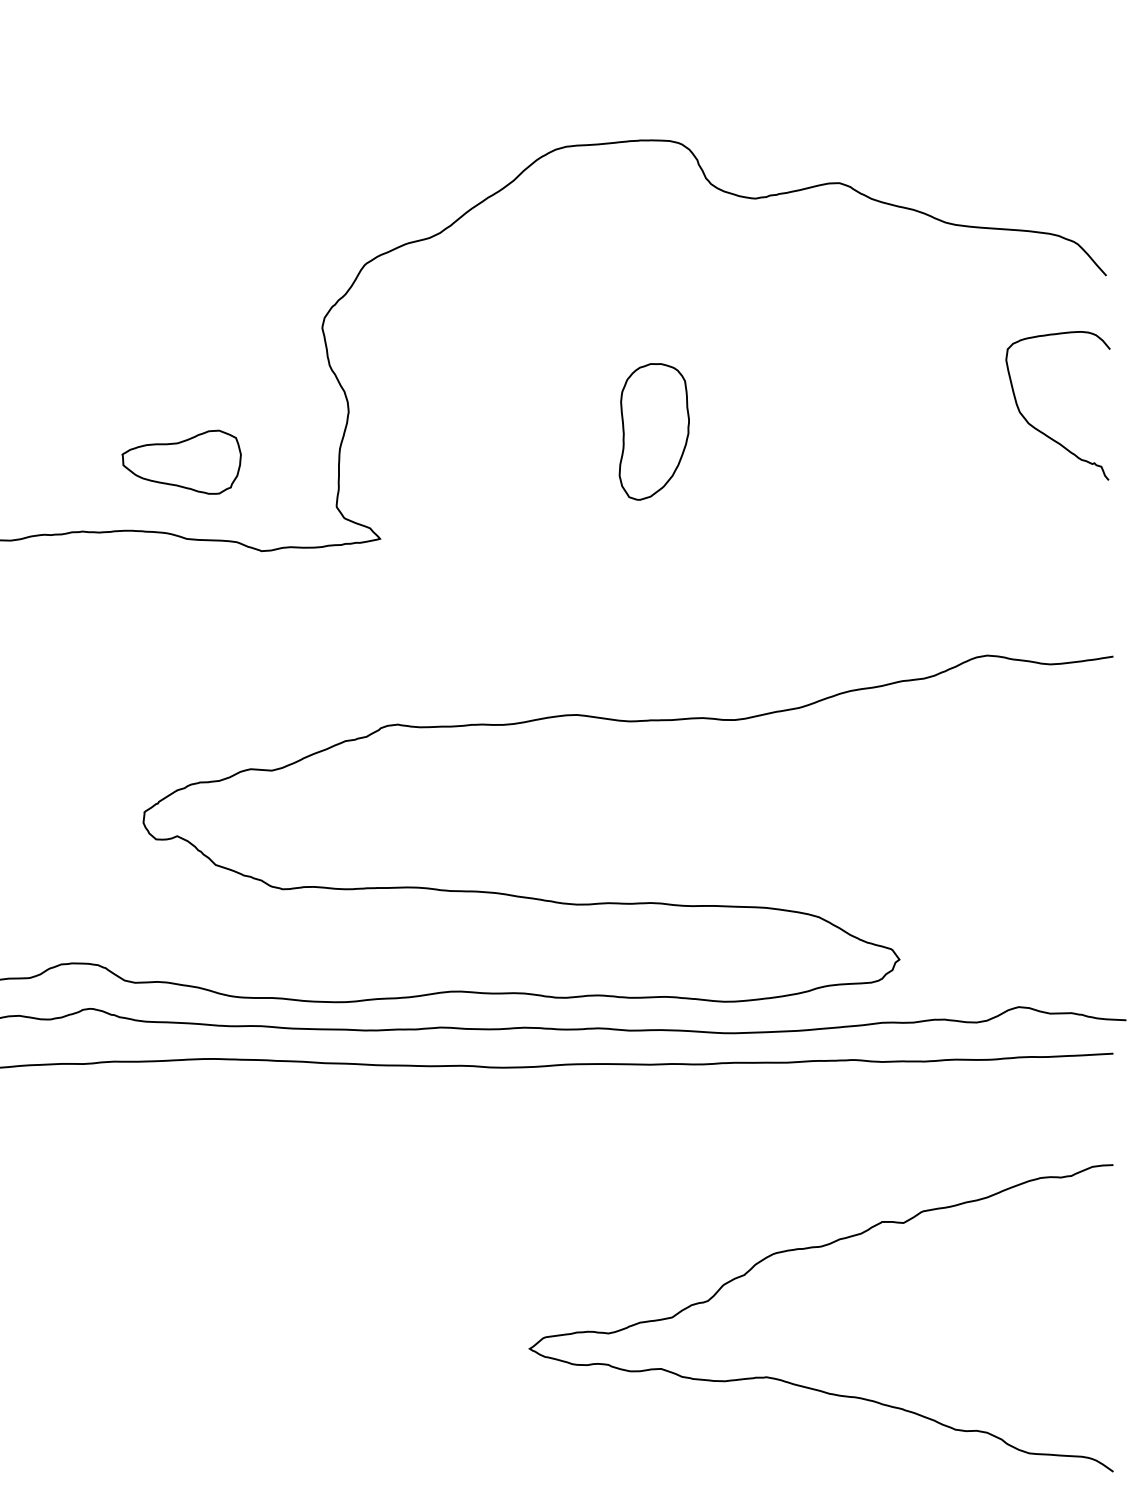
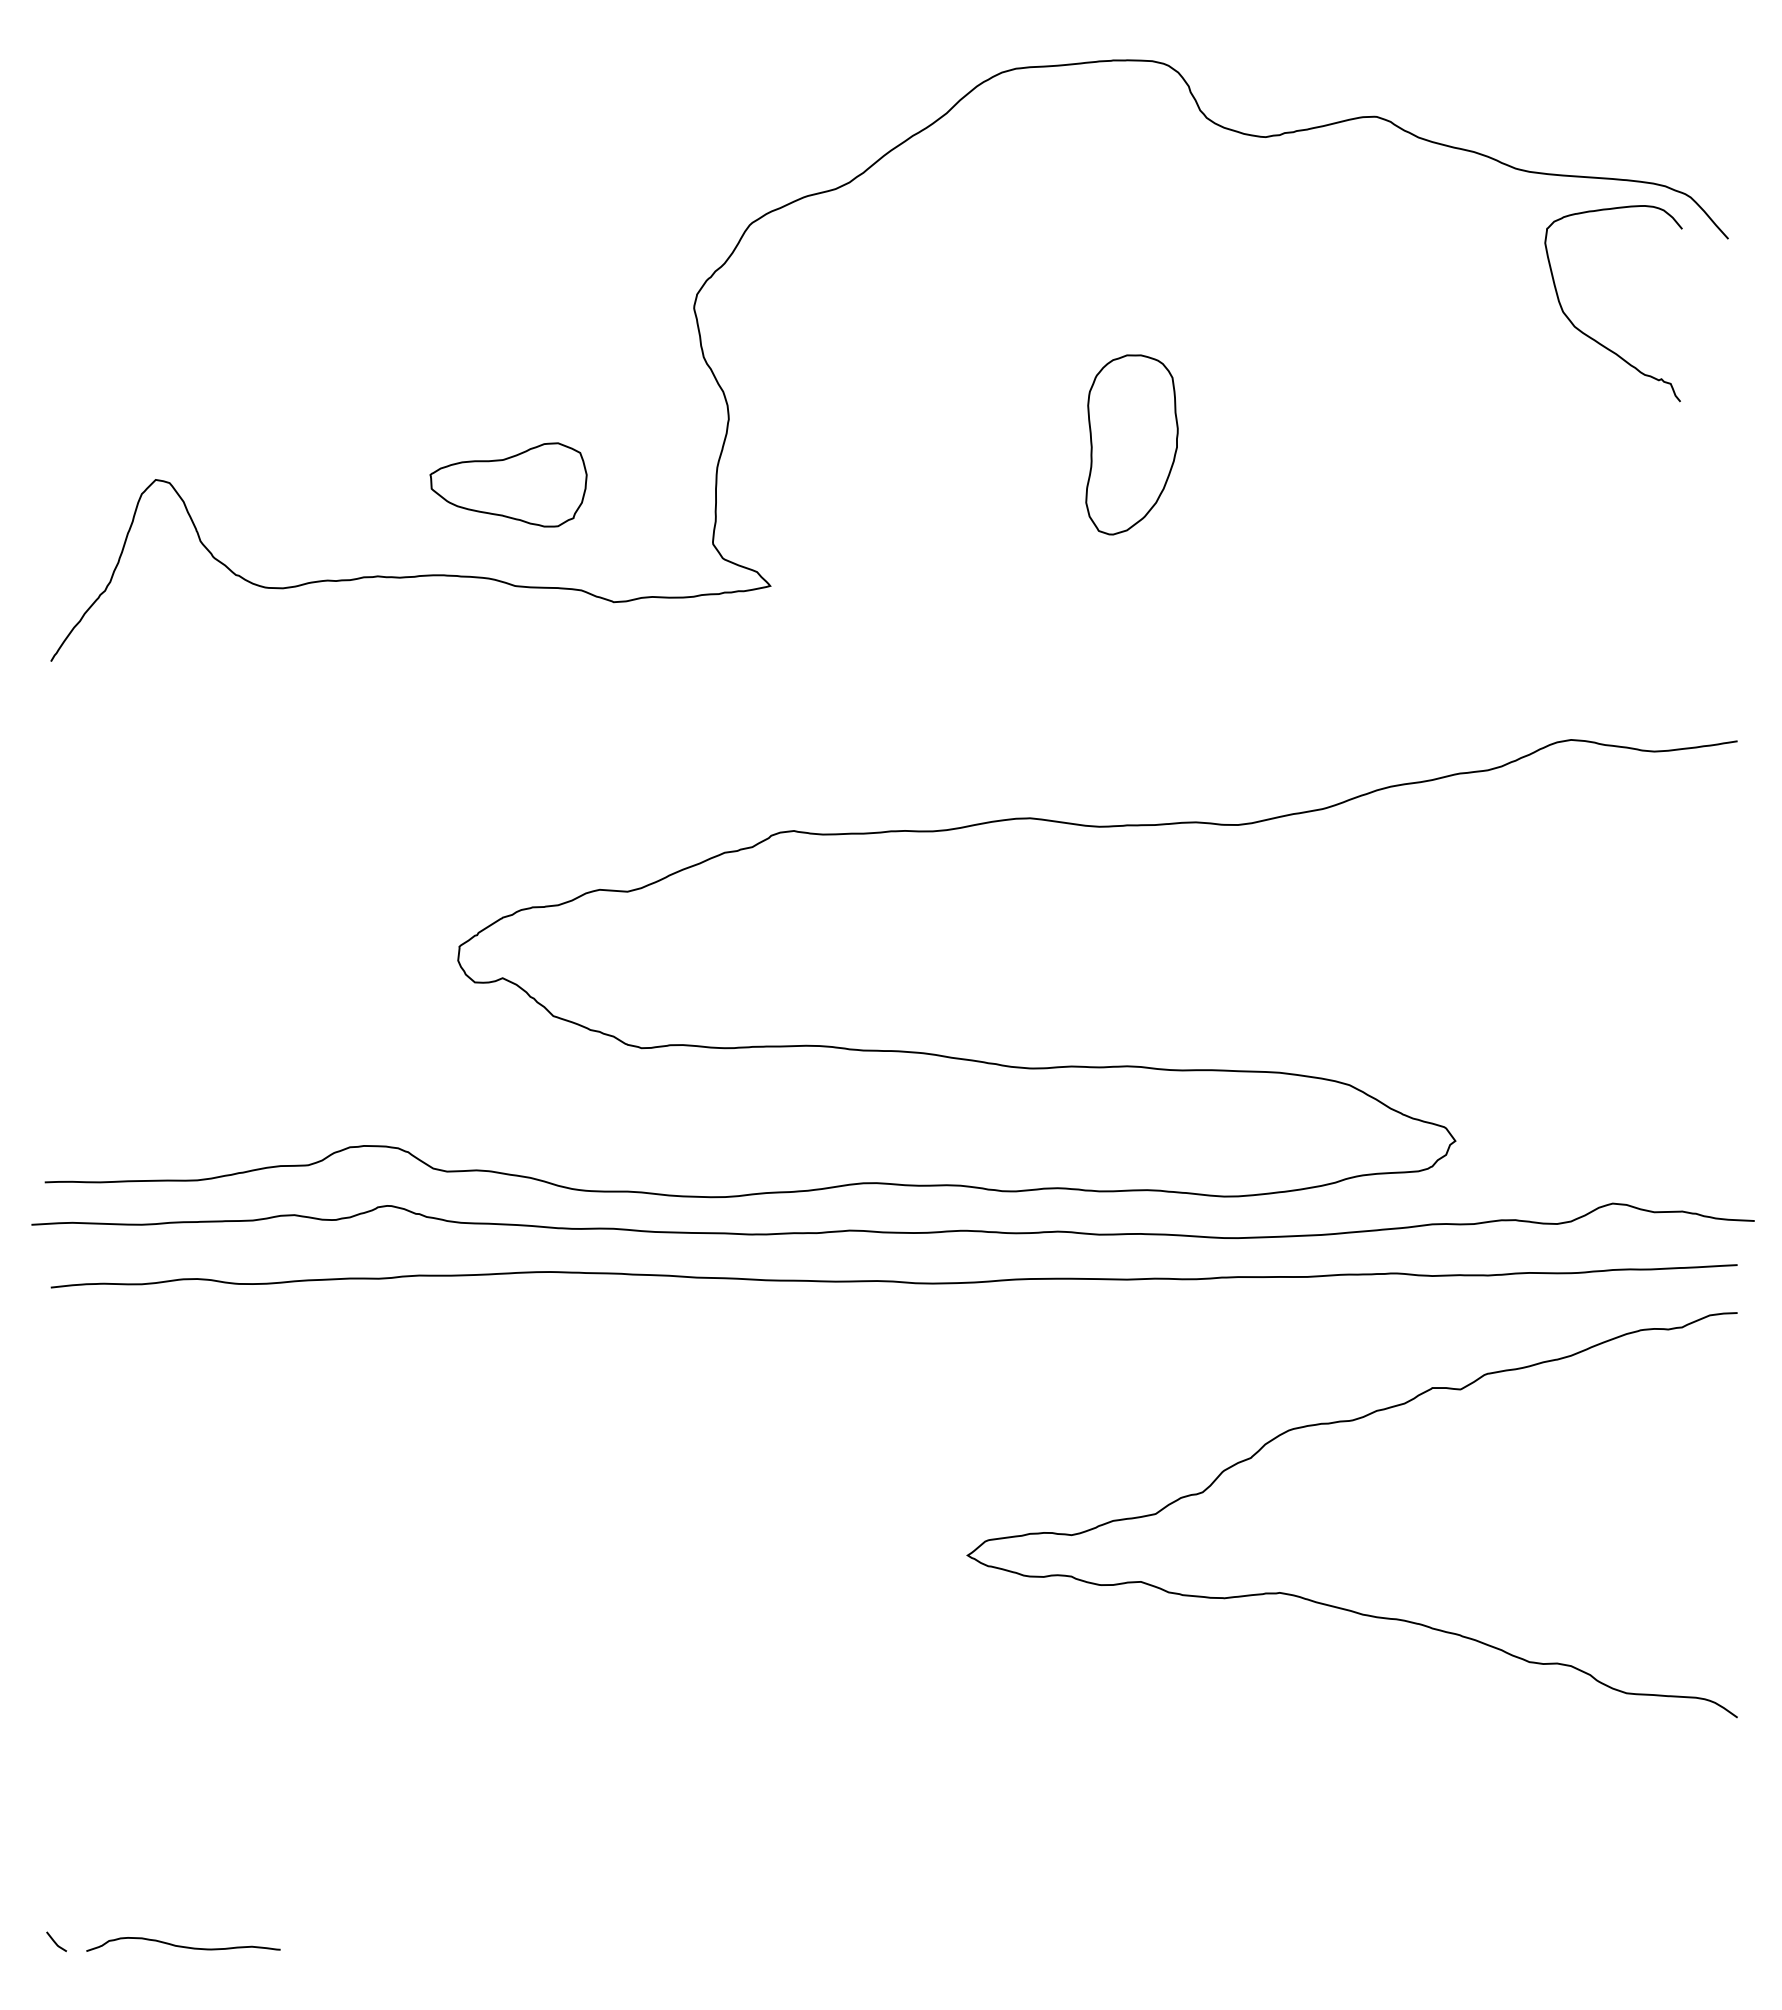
curve: (1042, 431) -> (1592, 337), moved
curve: (804, 1386) -> (1330, 1604), moved

